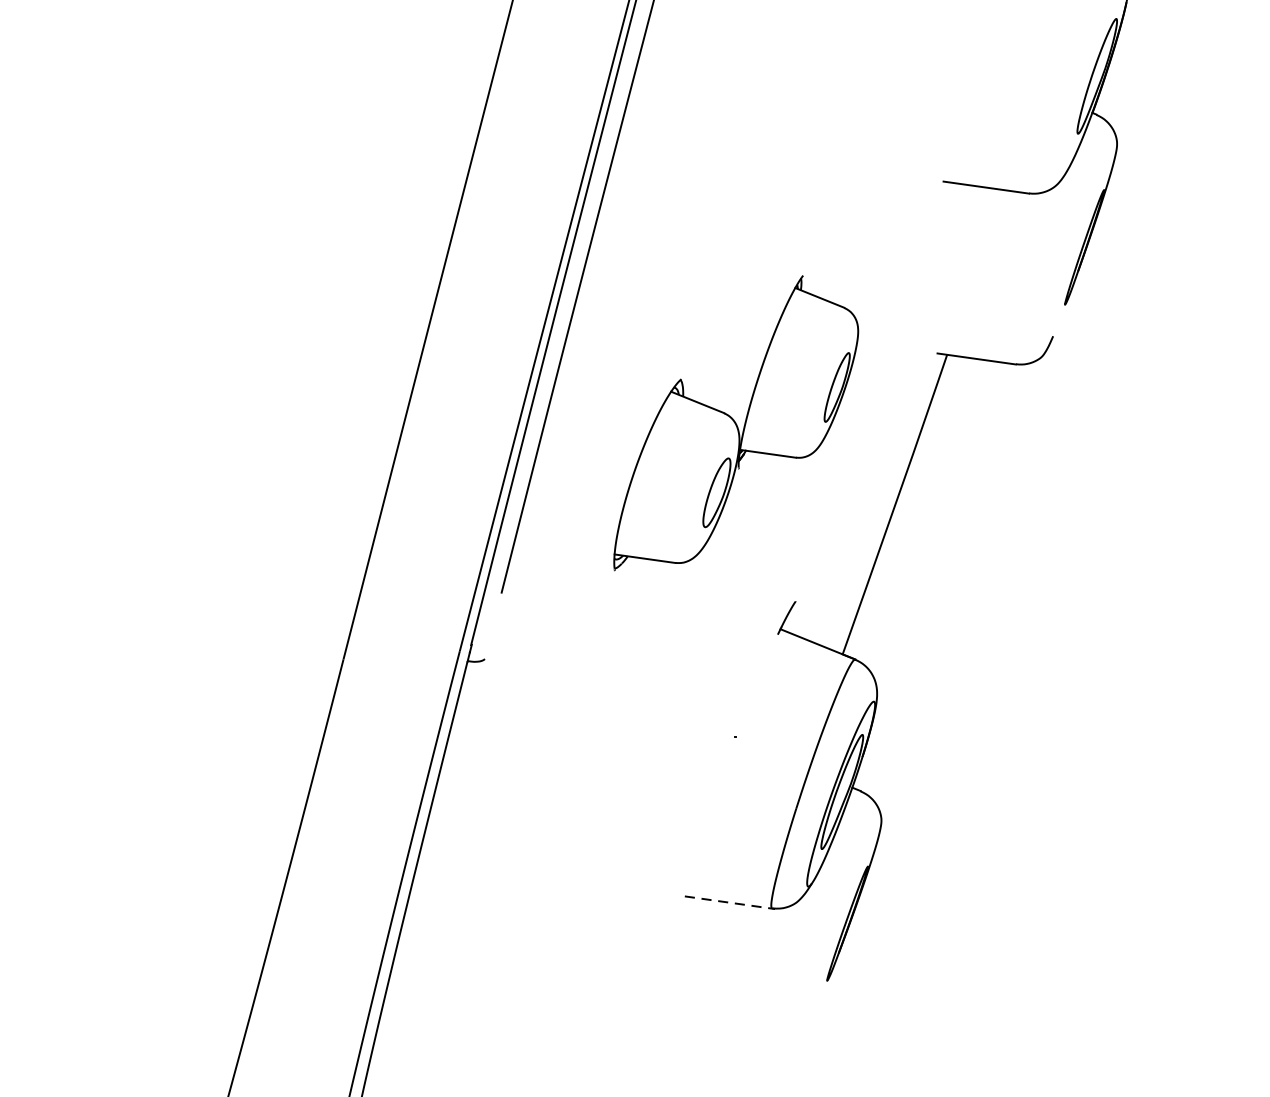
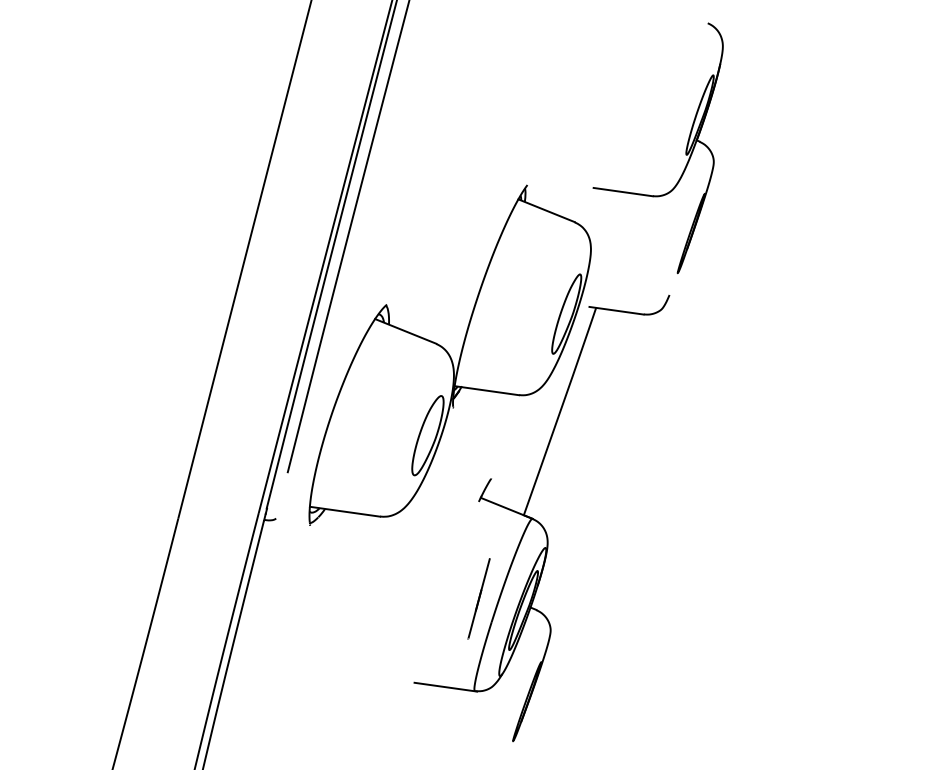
part: (735, 422) -> (449, 354), size x1.67
line: (777, 774) -> (478, 598), added
line: (729, 903) -> (445, 687), dashed -> solid

